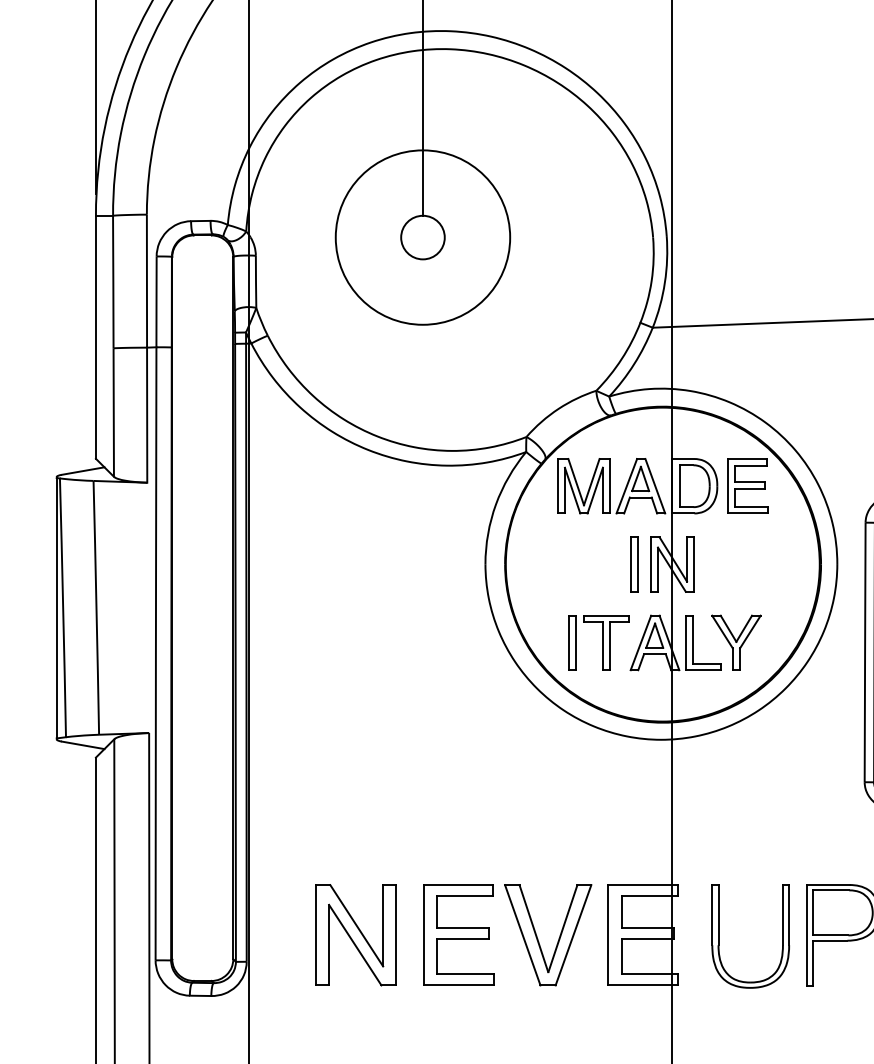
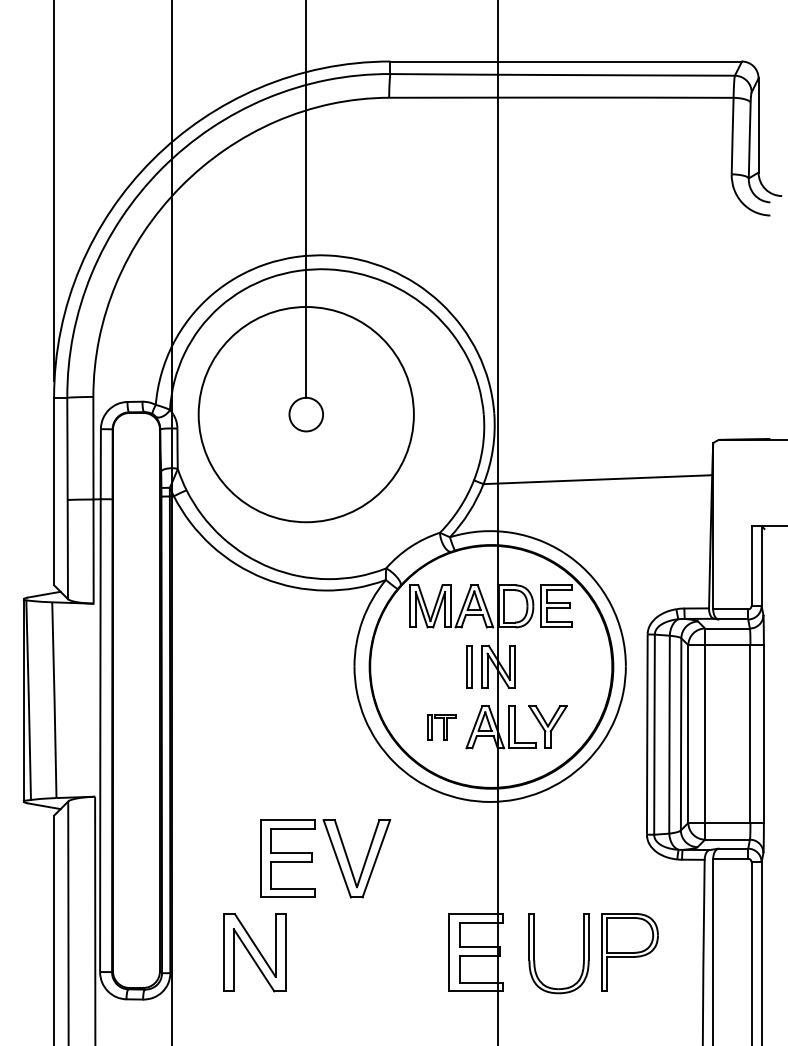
circle: (423, 237) -> (306, 414), size x1.6
part: (598, 641) -> (441, 726), size x0.6
part: (519, 929) -> (334, 854), moved

